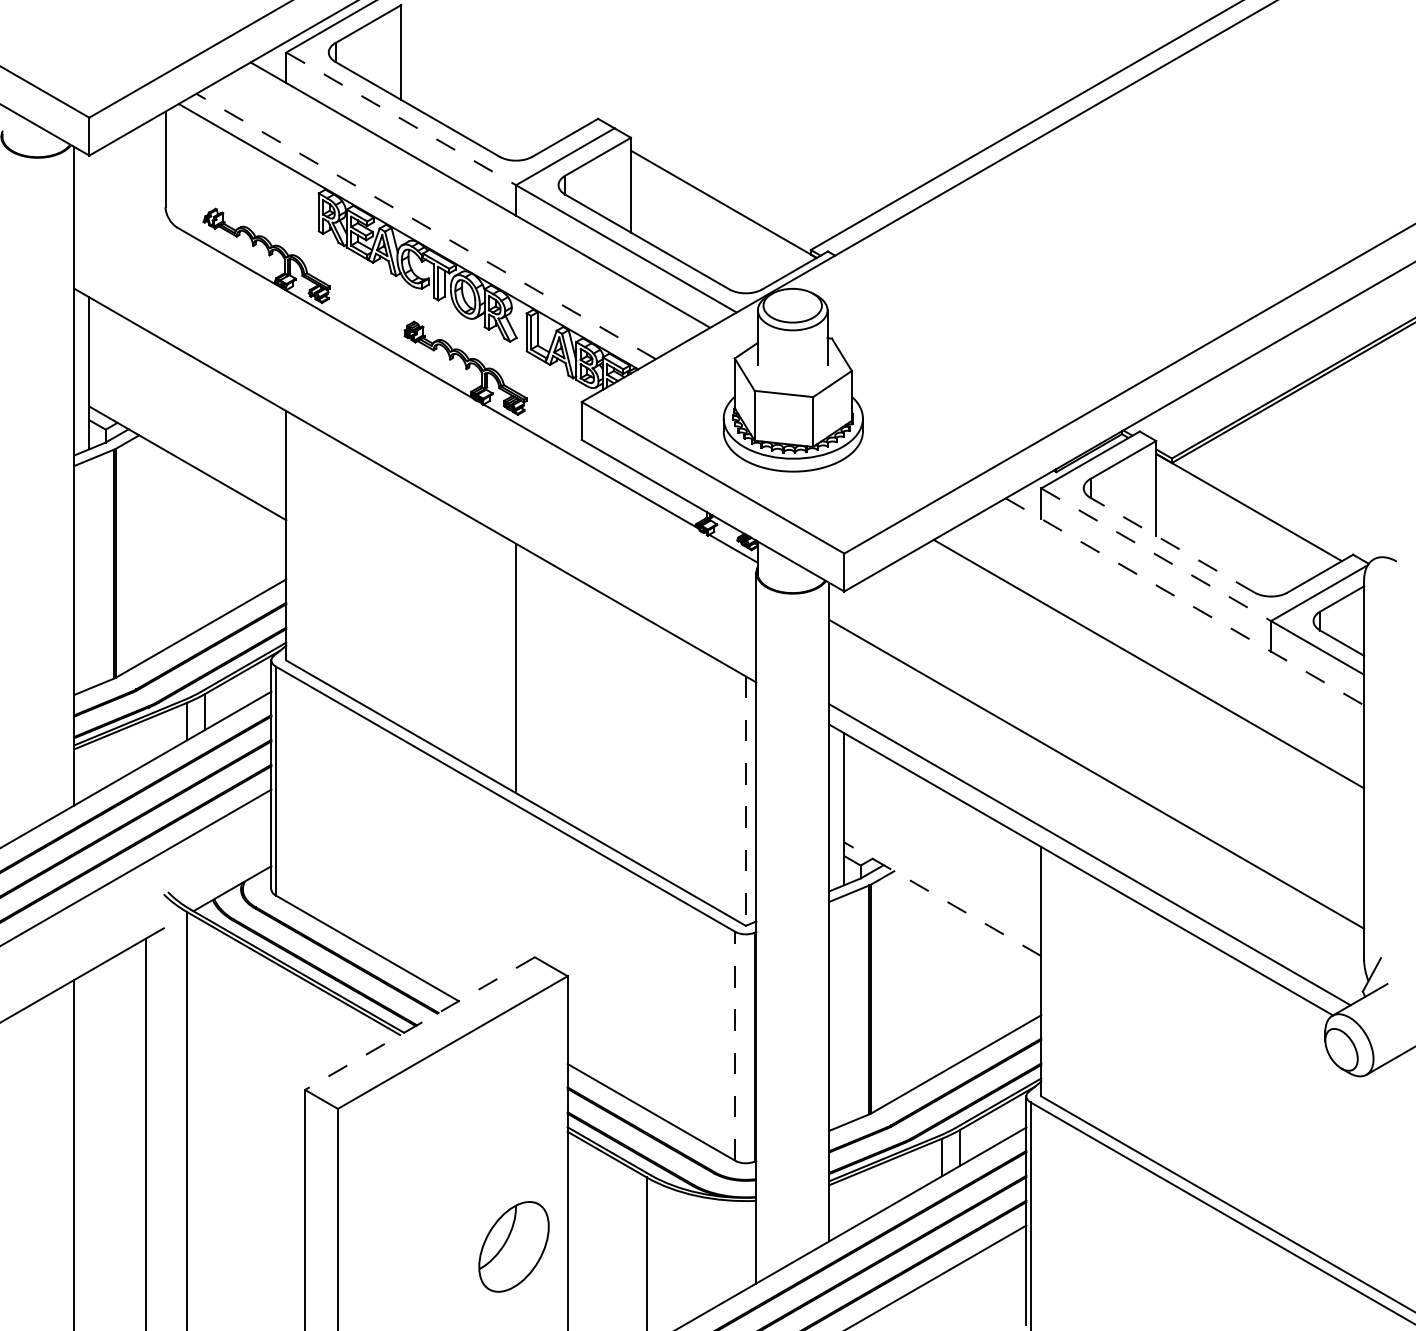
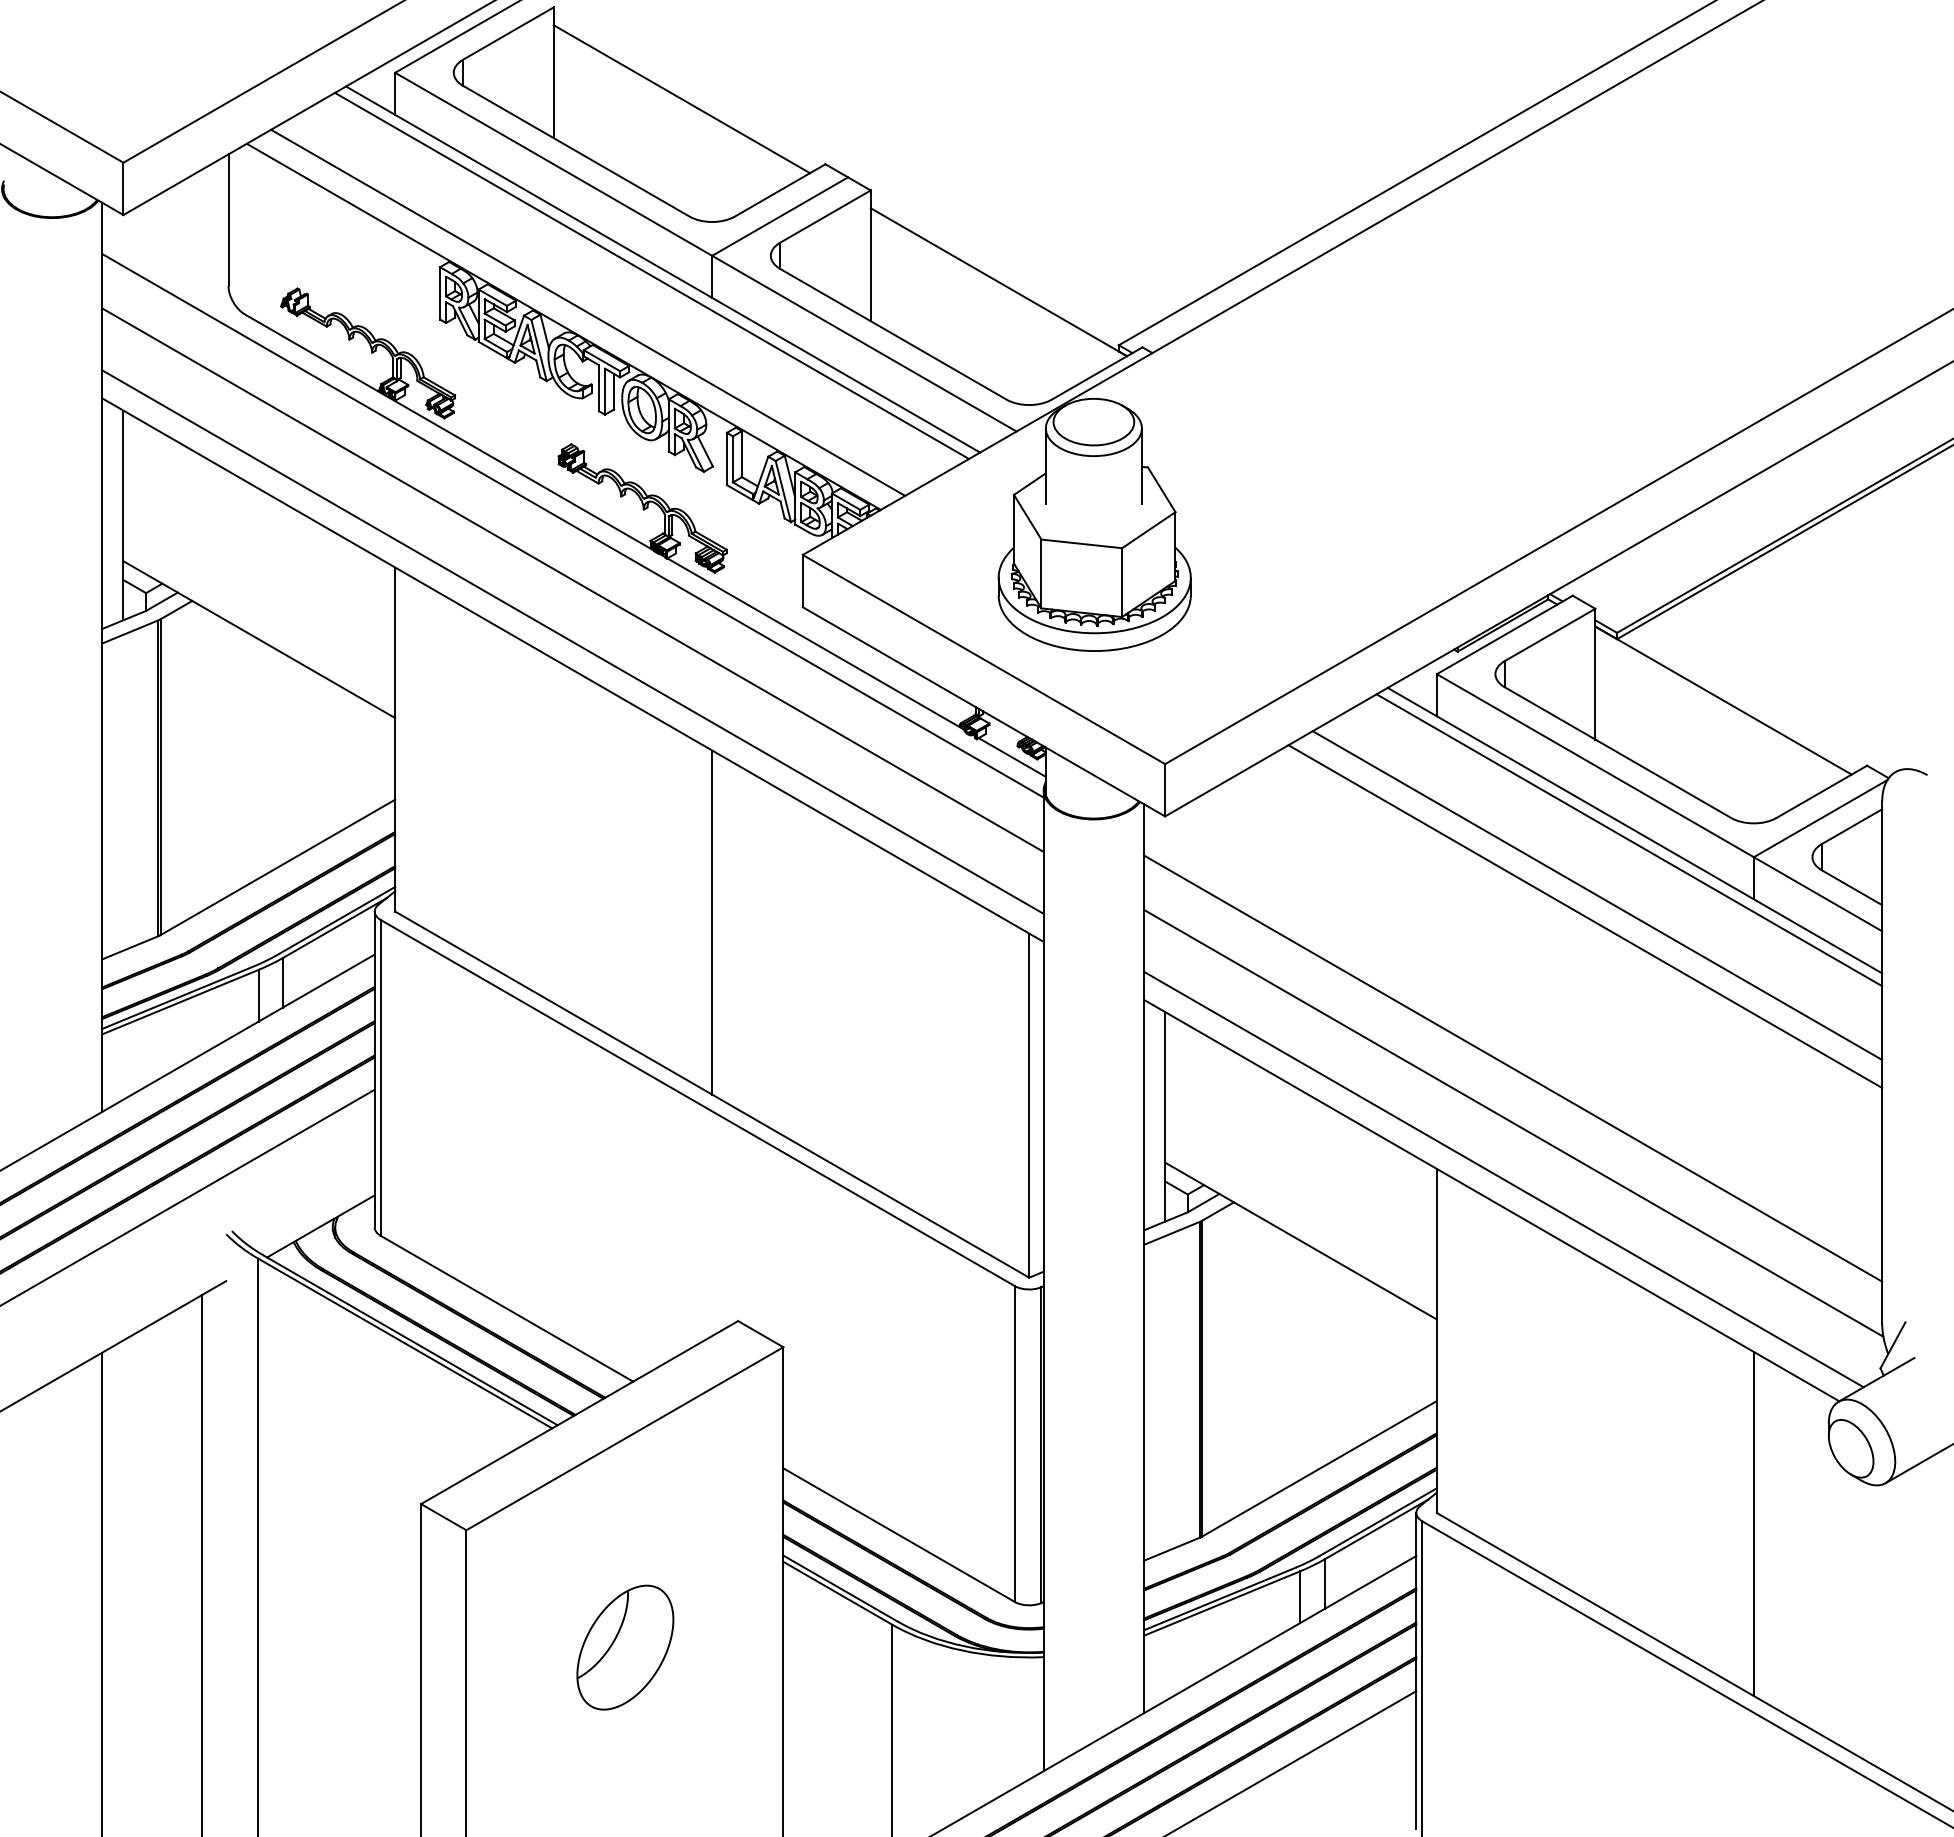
line: (493, 71) -> (681, 99), added
line: (401, 119) -> (554, 164), dashed -> solid
line: (472, 199) -> (651, 275), added
line: (425, 226) -> (587, 312), dashed -> solid
line: (414, 380) -> (572, 525), added
line: (414, 419) -> (572, 579), added
line: (414, 464) -> (572, 641), added
line: (1172, 545) -> (1618, 752), dashed -> solid
line: (1156, 554) -> (1595, 765), dashed -> solid
line: (1184, 601) -> (1634, 830), dashed -> solid
line: (1180, 608) -> (1629, 840), added
line: (1157, 648) -> (1597, 895), added
line: (746, 801) -> (1029, 1106), dashed -> solid
line: (1096, 813) -> (1513, 1122), added
line: (942, 899) -> (1300, 1241), dashed -> solid
line: (419, 1023) -> (579, 1412), dashed -> solid
line: (735, 1046) -> (1014, 1443), dashed -> solid
line: (1270, 1104) -> (1753, 1523), added
part: (514, 1246) -> (625, 1647), moved

